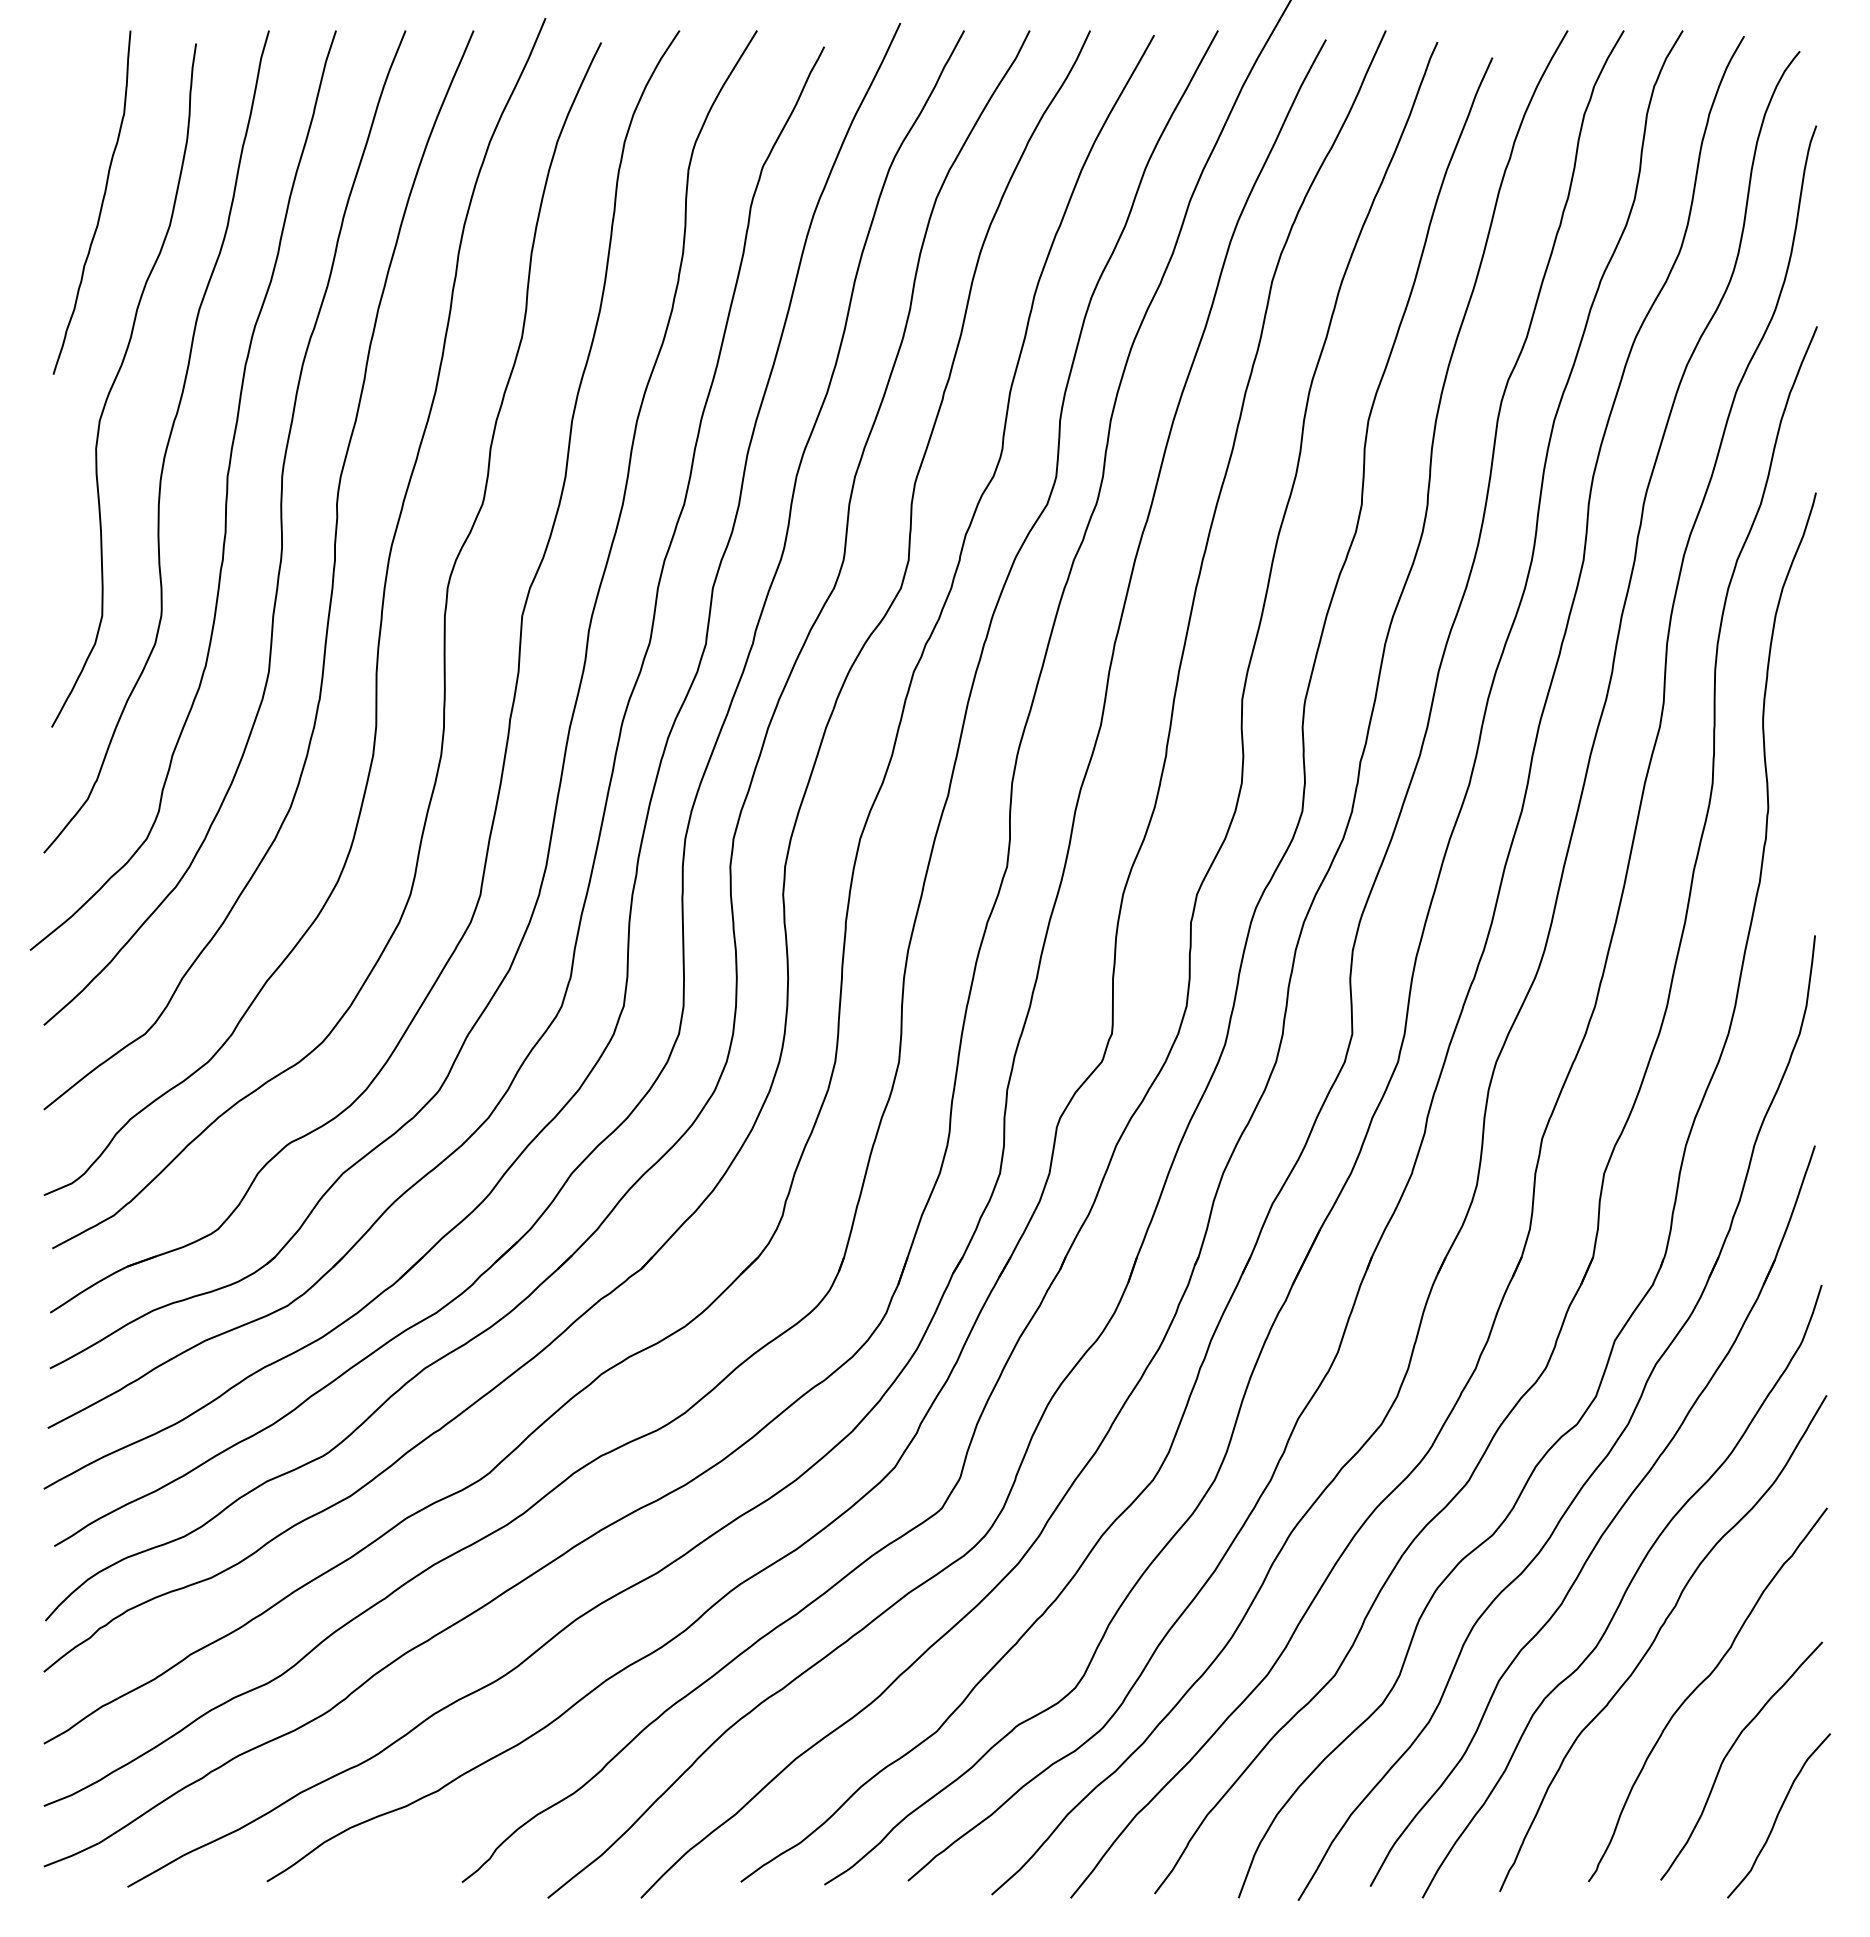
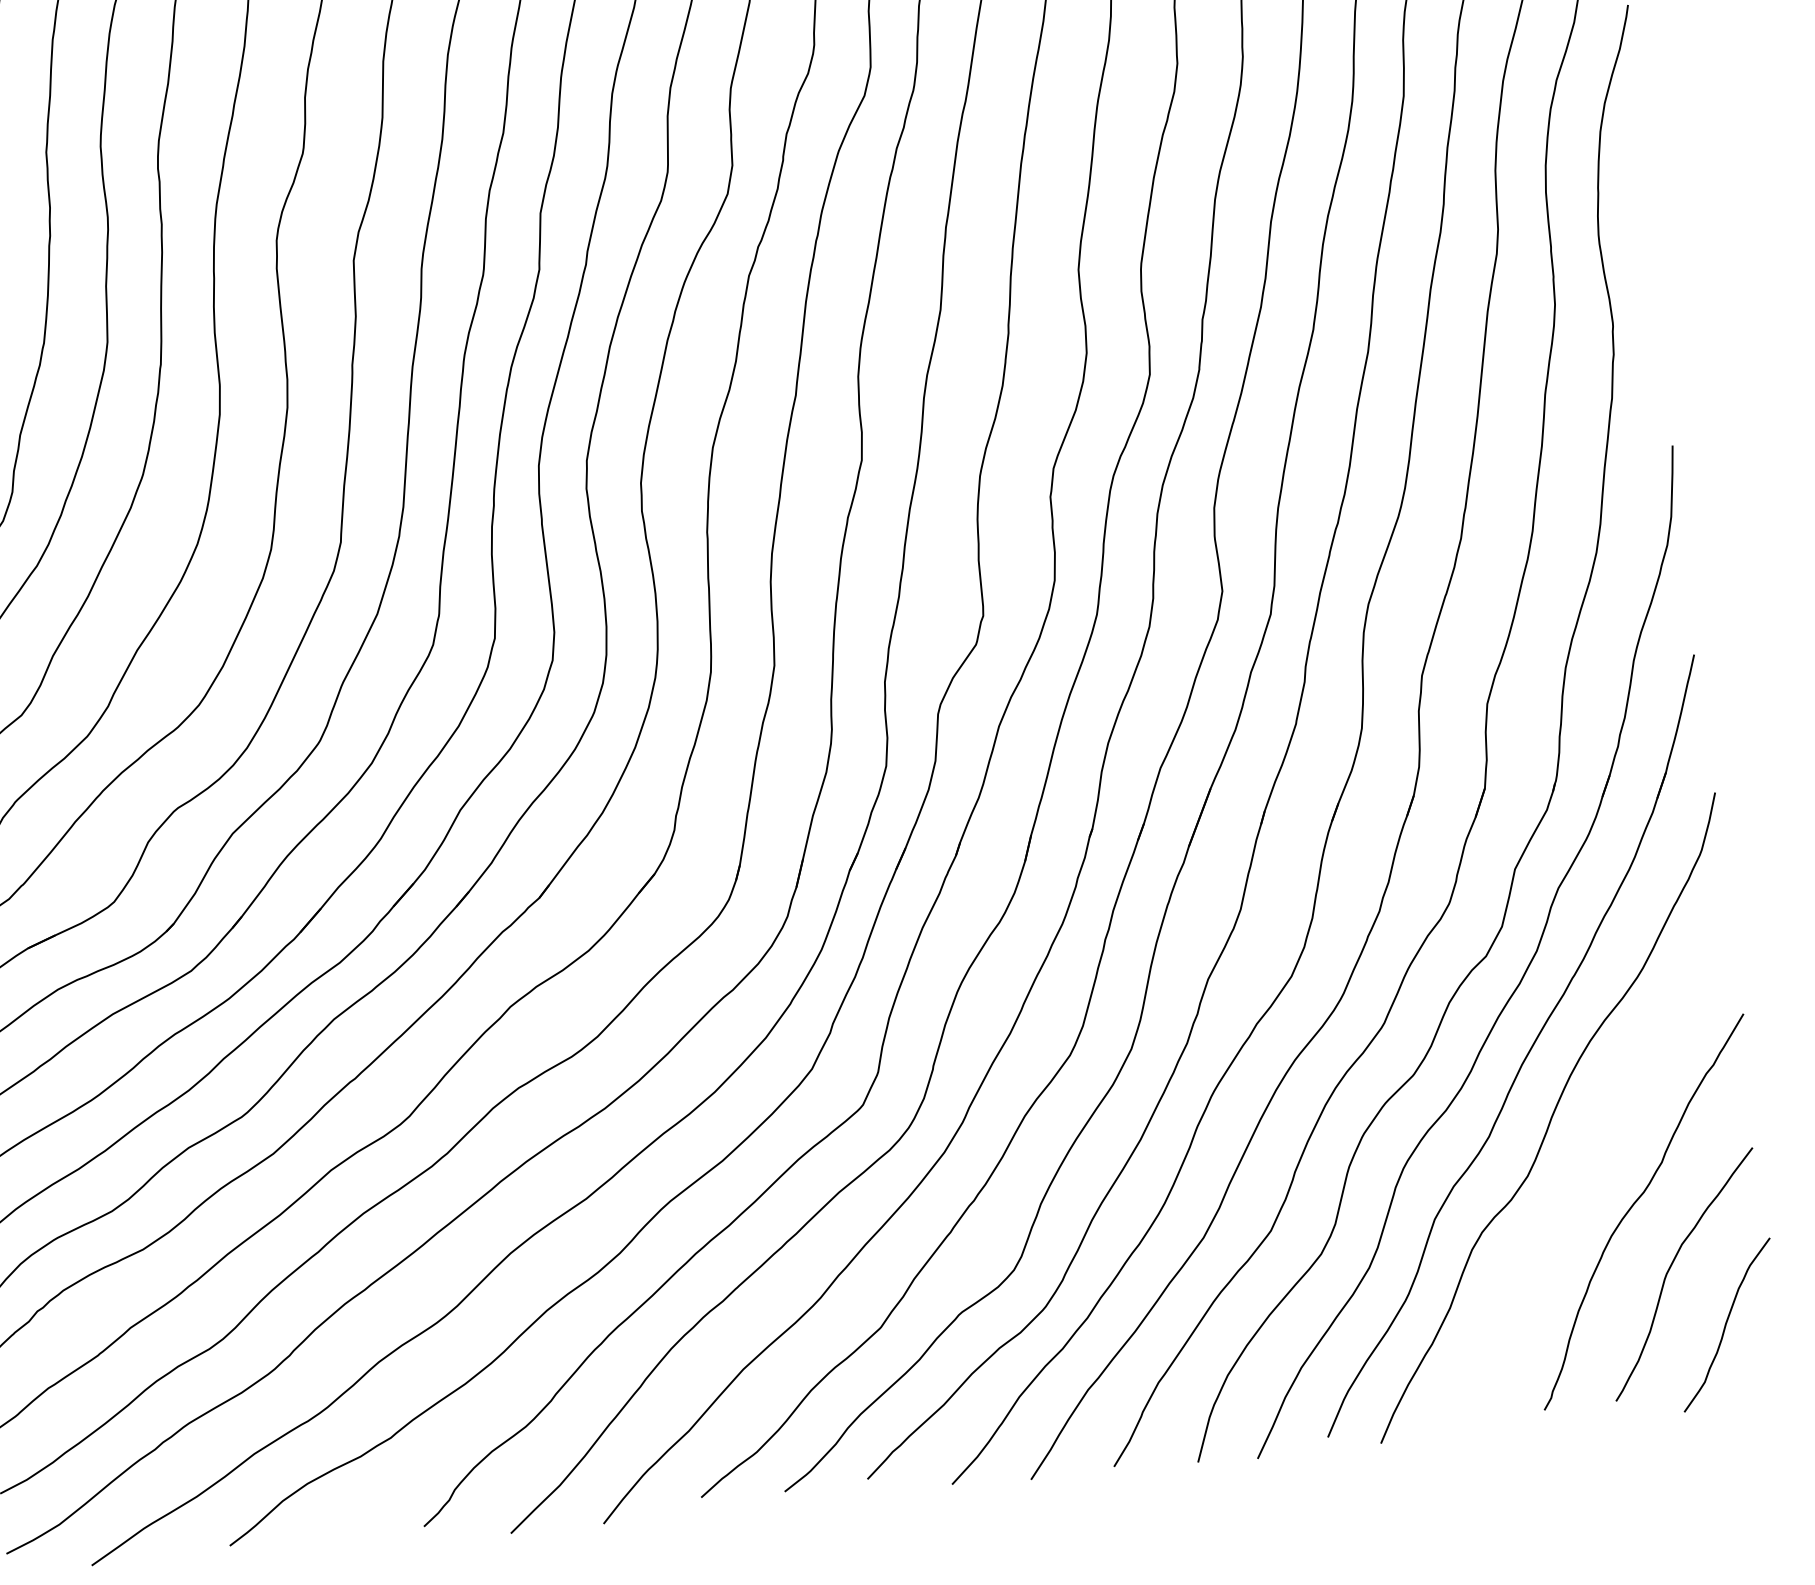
curve: (1655, 1640) -> (1586, 1163), removed

